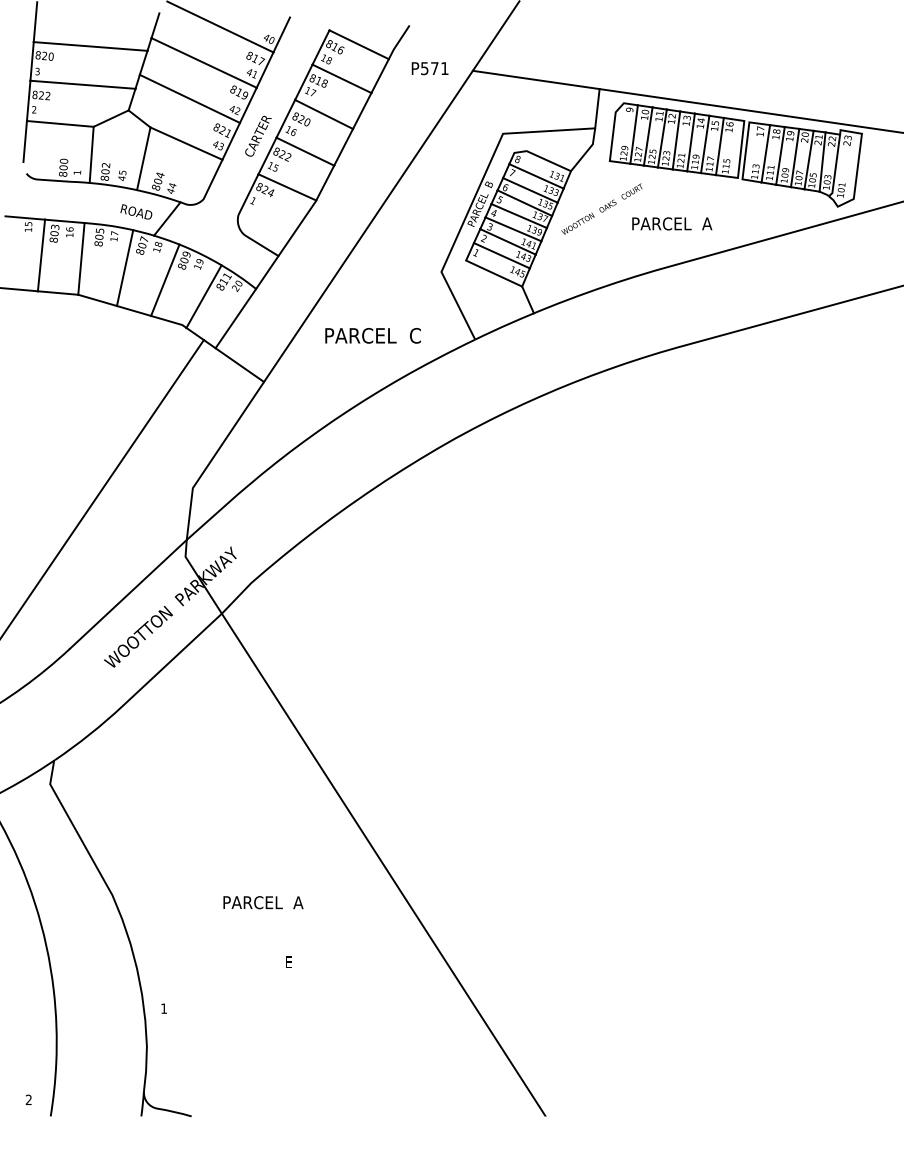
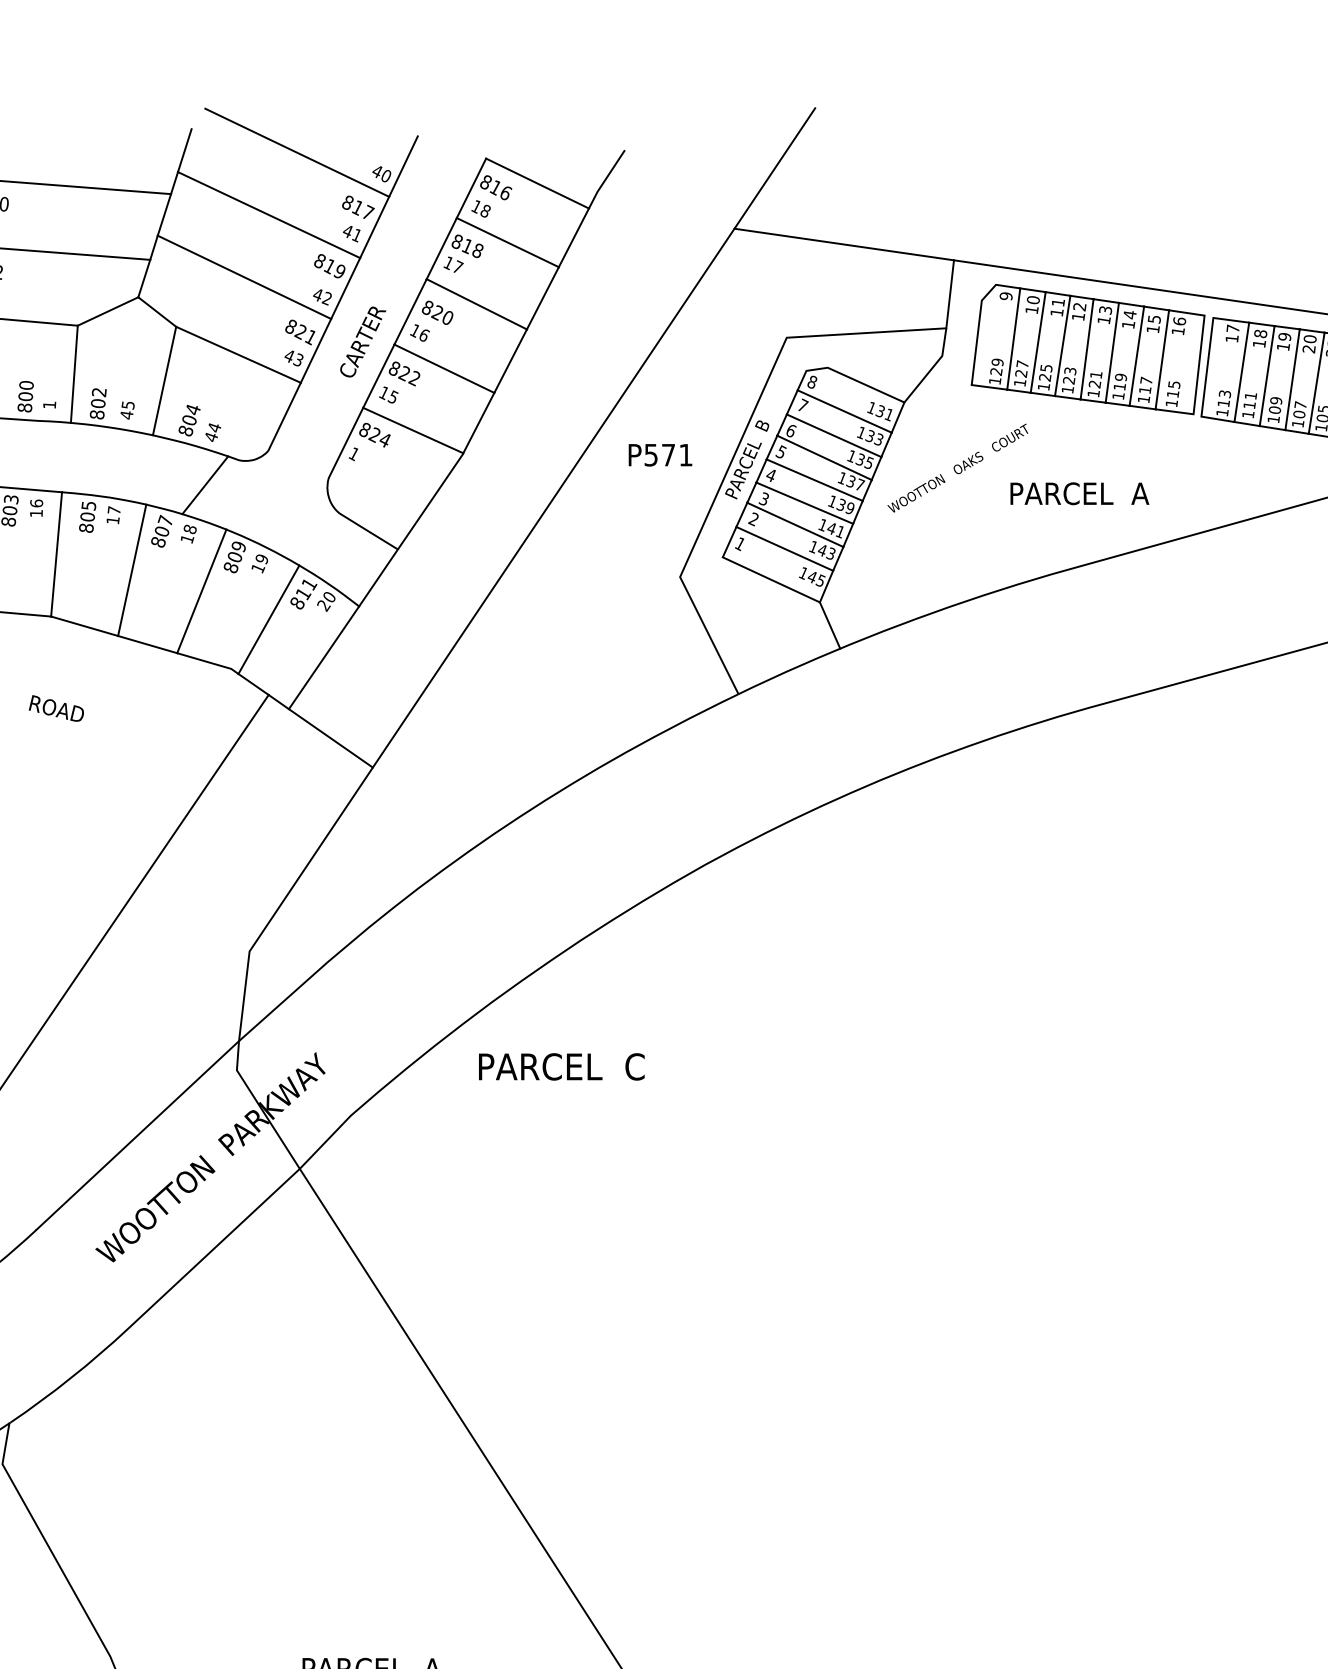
text: (429, 68) -> (659, 454), moved
text: (136, 211) -> (56, 707), moved
text: (372, 335) -> (560, 1066), moved

